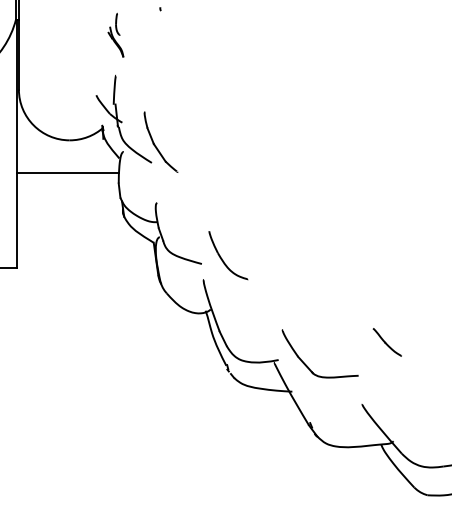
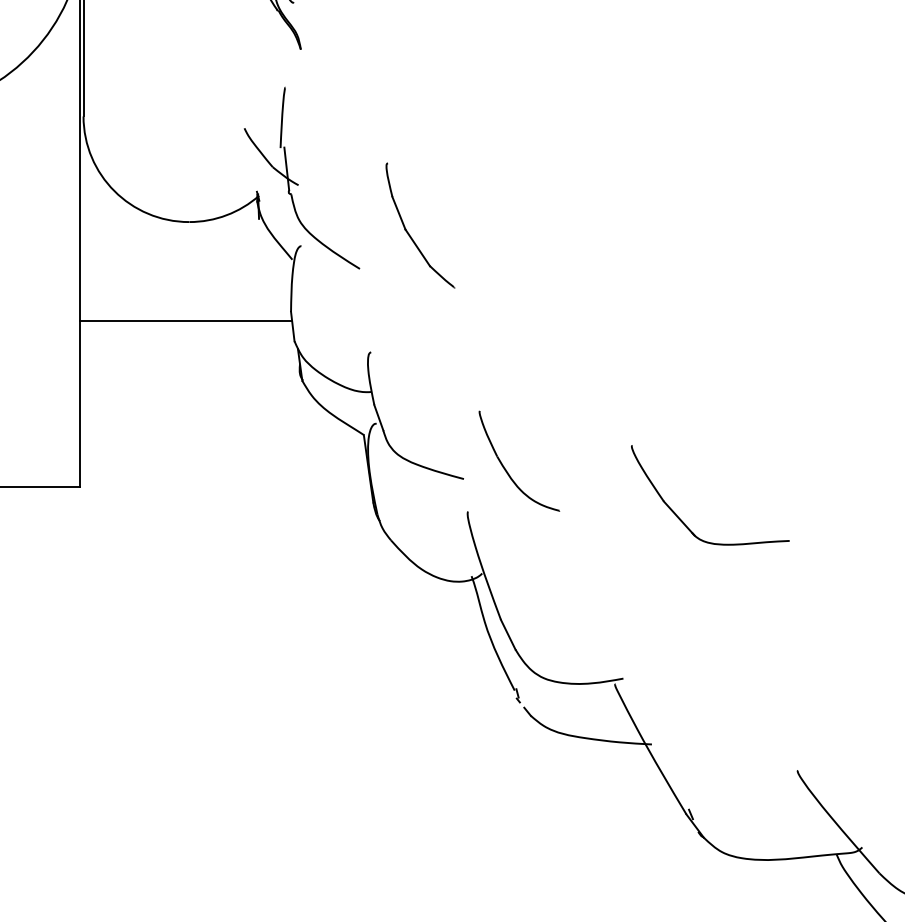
part: (160, 141) -> (419, 224), moved
line: (68, 173) -> (186, 322), moved
part: (386, 342) -> (847, 642), removed
part: (307, 365) -> (683, 519), moved

